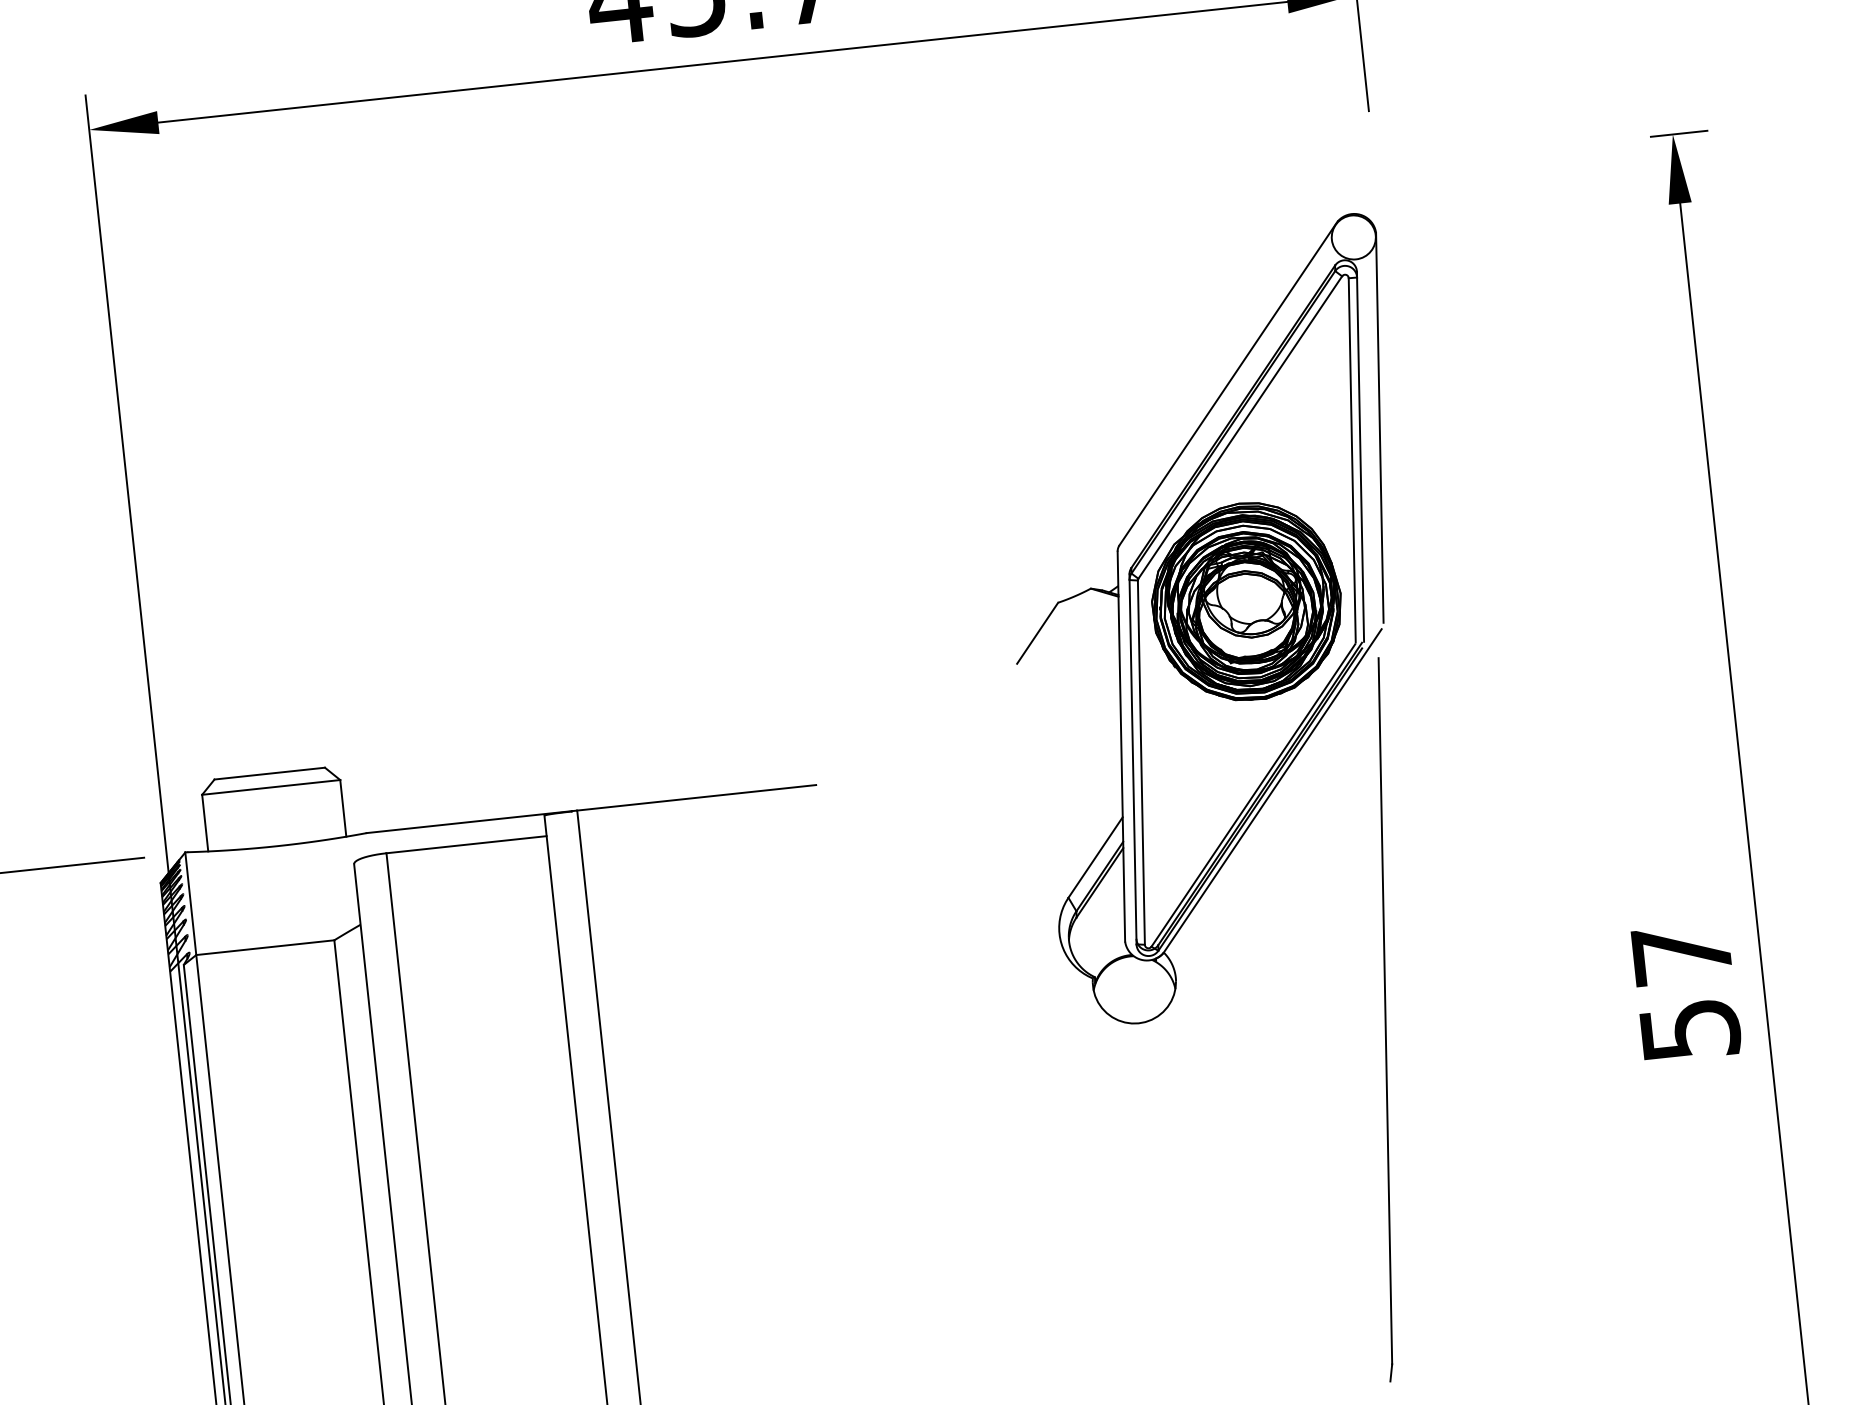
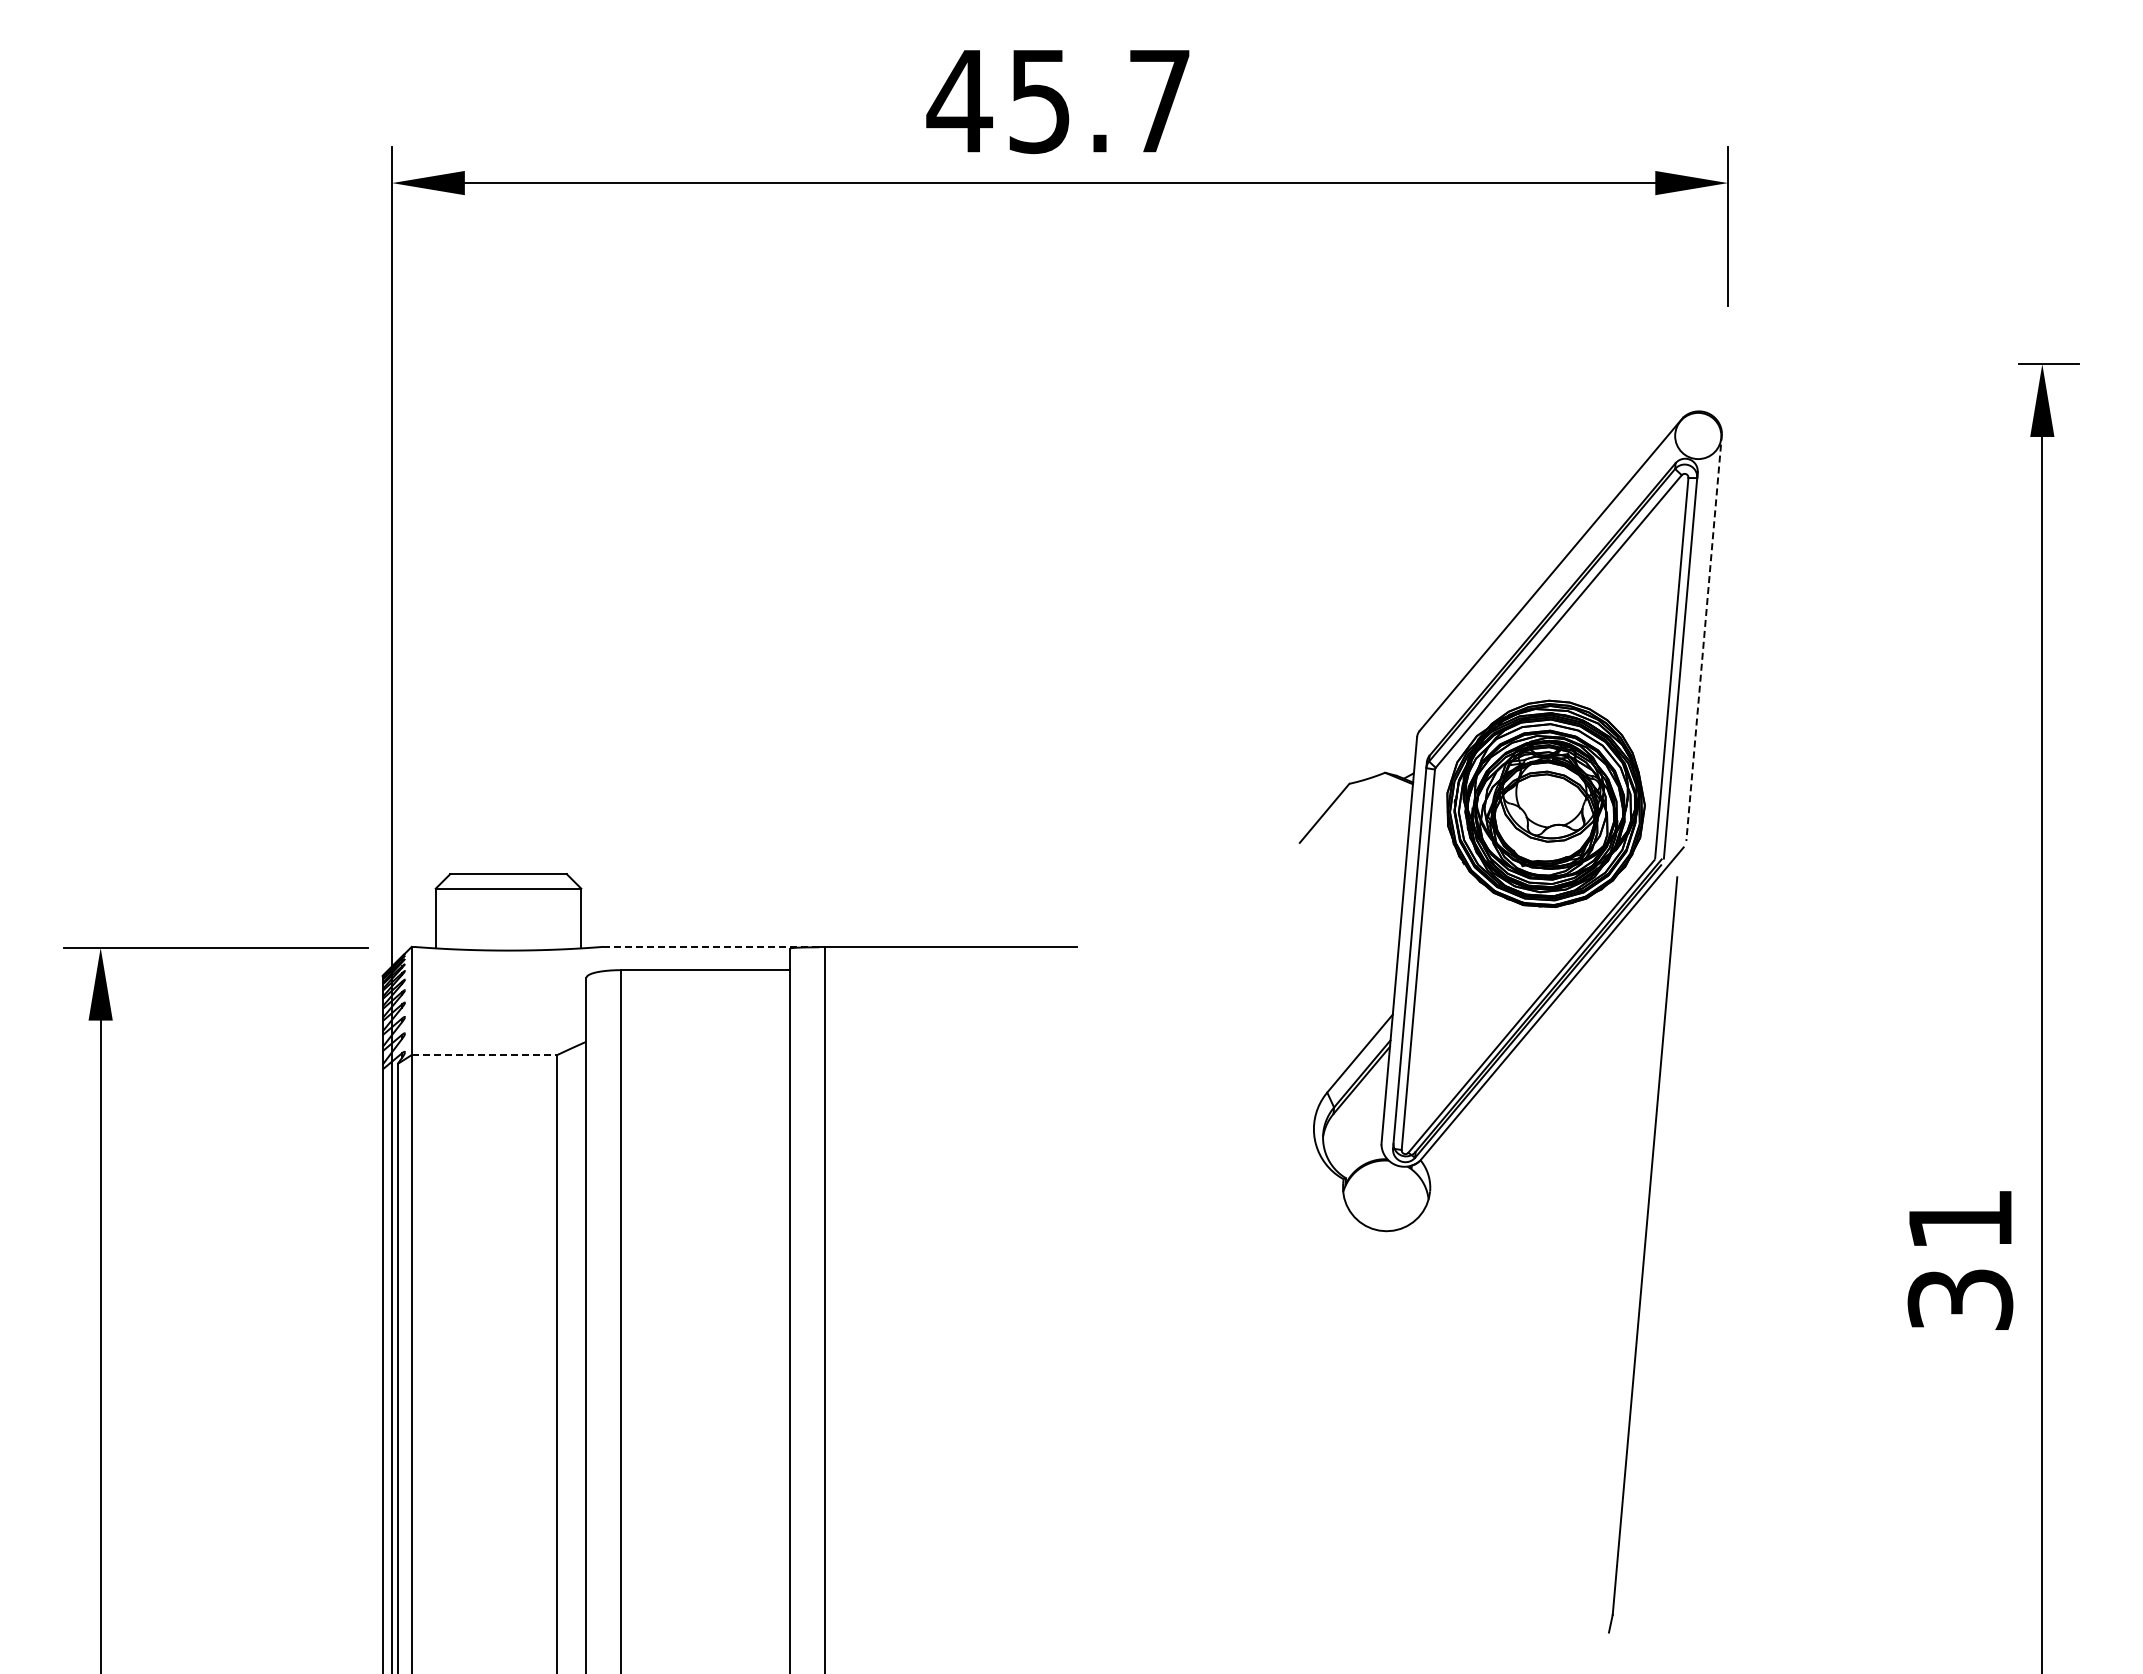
line: (1380, 427) -> (1704, 637), solid -> dashed
line: (469, 821) -> (711, 946), solid -> dashed
line: (265, 948) -> (484, 1055), solid -> dashed
text: (1685, 992) -> (1959, 1259), 57 -> 31

